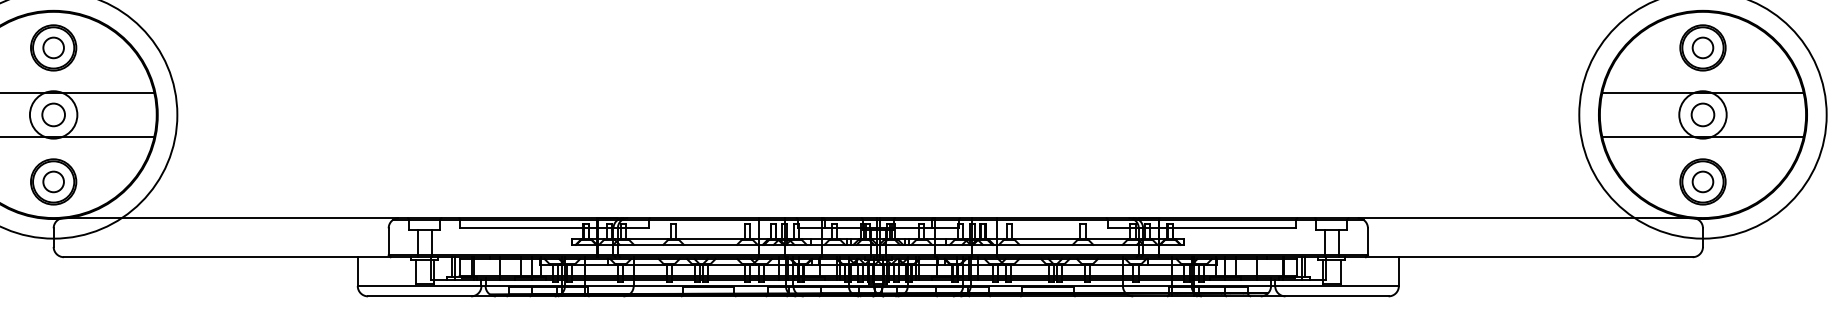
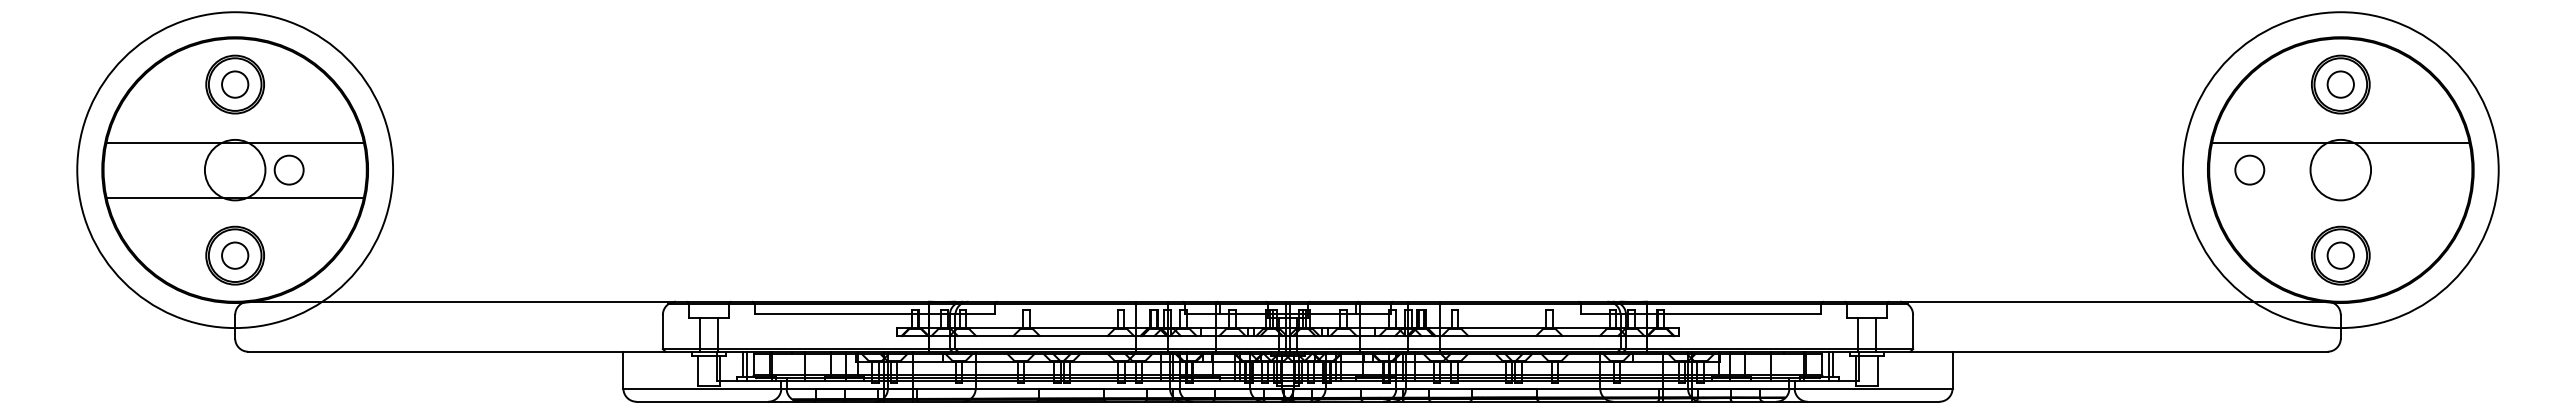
circle: (53, 114) -> (288, 169), moved
circle: (1702, 114) -> (2249, 169), moved
line: (1702, 136) -> (2340, 197), removed

